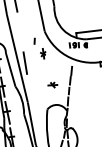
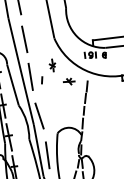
line: (20, 32) -> (24, 39), added
line: (34, 41) -> (42, 80), moved
part: (53, 85) -> (69, 81), moved
line: (32, 94) -> (39, 115), added
line: (39, 127) -> (47, 155), added

